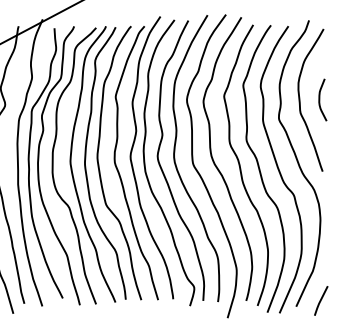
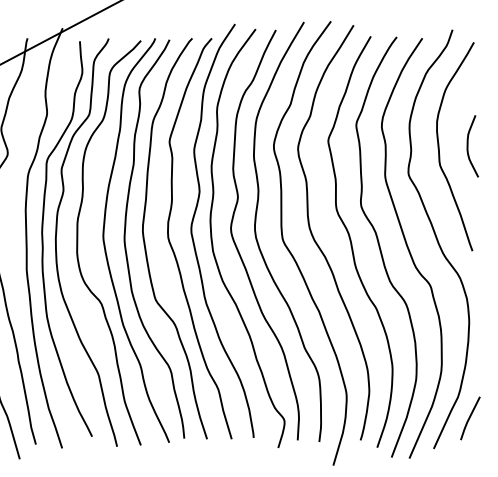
line: (321, 300) -> (470, 417), moved

